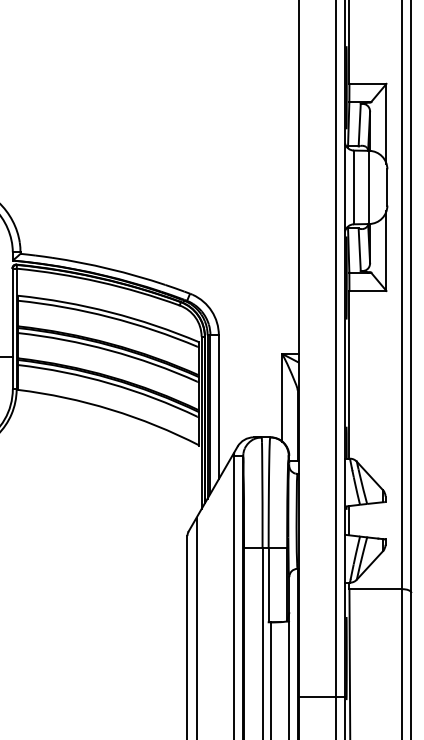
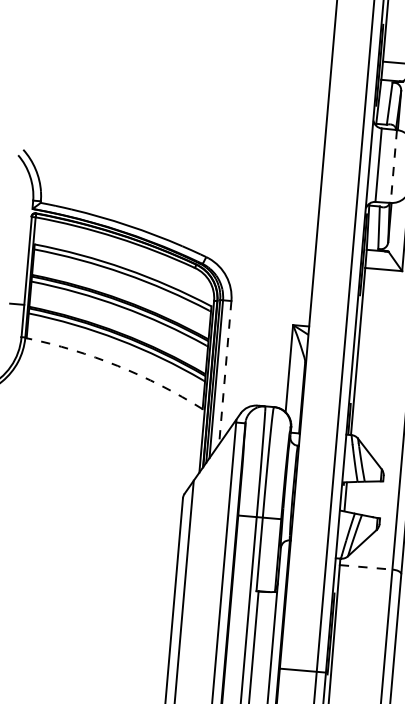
line: (369, 187) -> (394, 166), solid -> dashed
line: (218, 407) -> (224, 372), solid -> dashed
arc: (111, 409) -> (118, 365), solid -> dashed
line: (376, 589) -> (366, 567), solid -> dashed

